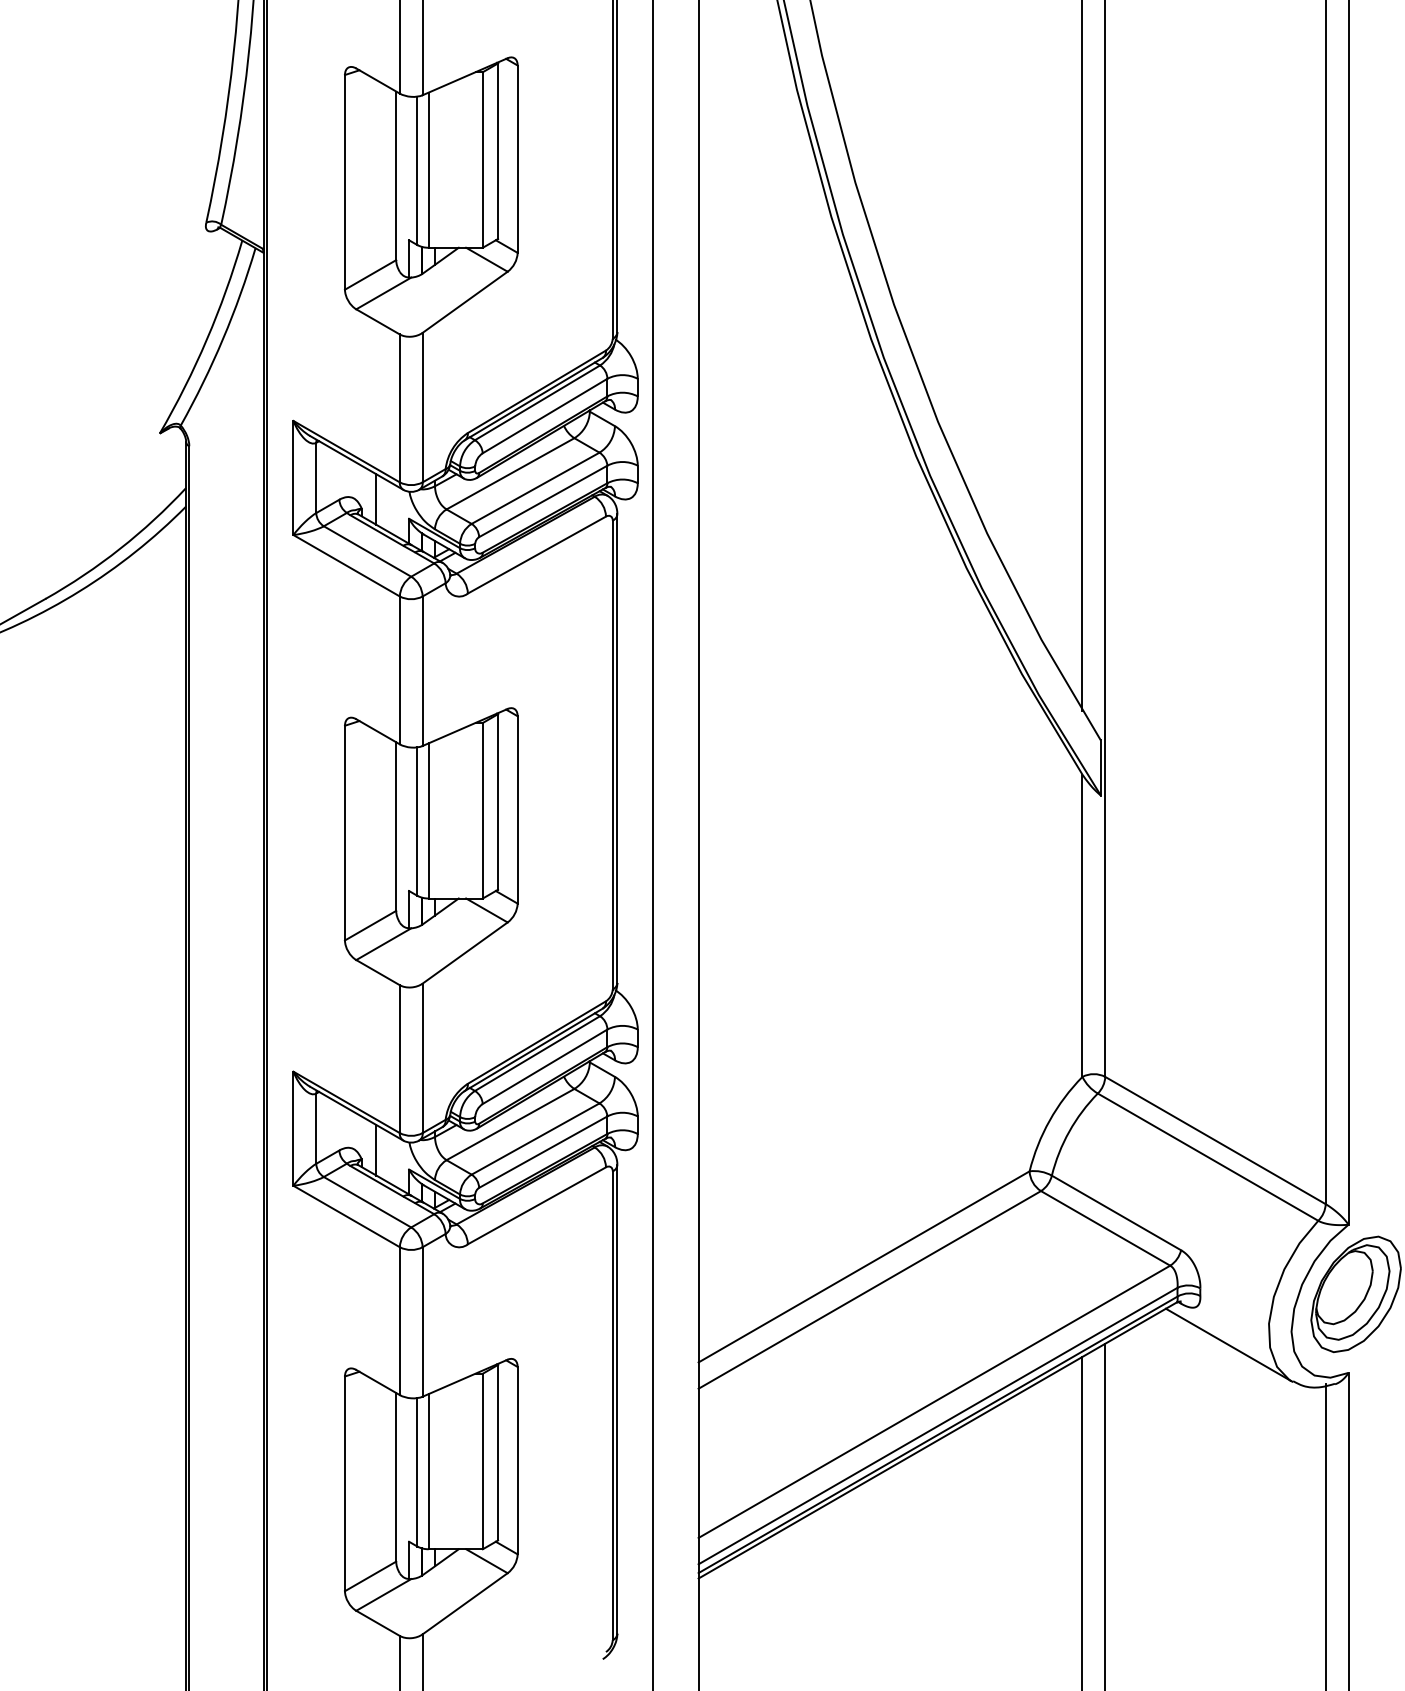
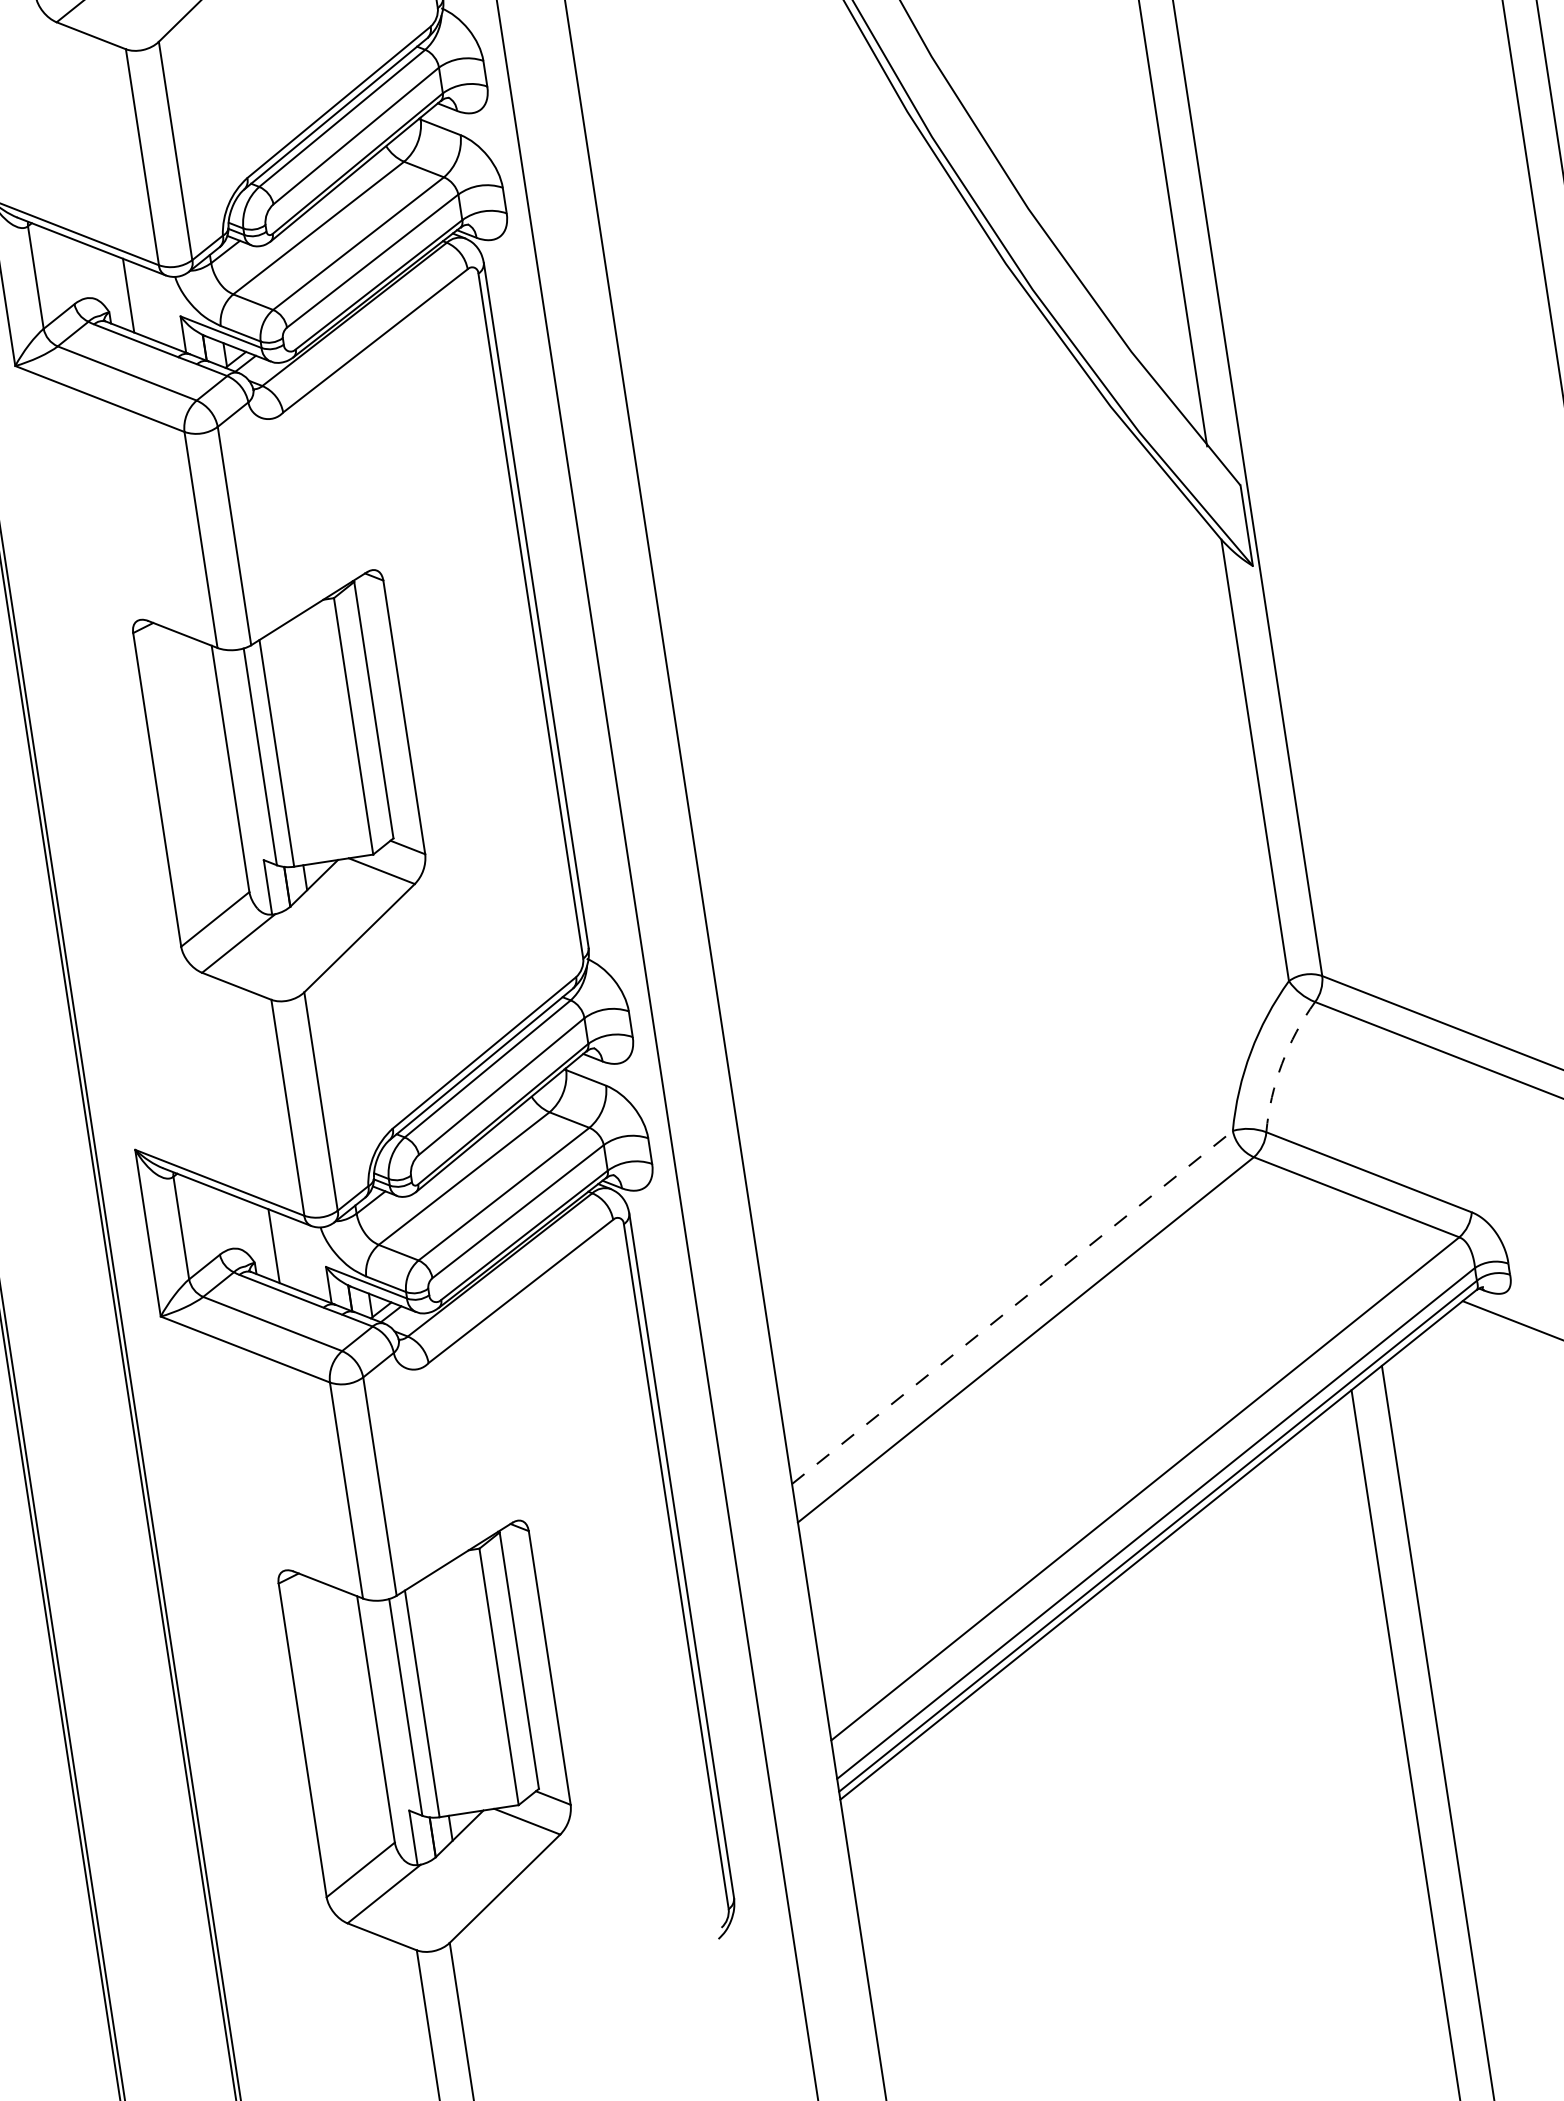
arc: (1069, 1131) -> (1282, 1063), solid -> dashed
line: (864, 1266) -> (1012, 1306), solid -> dashed

